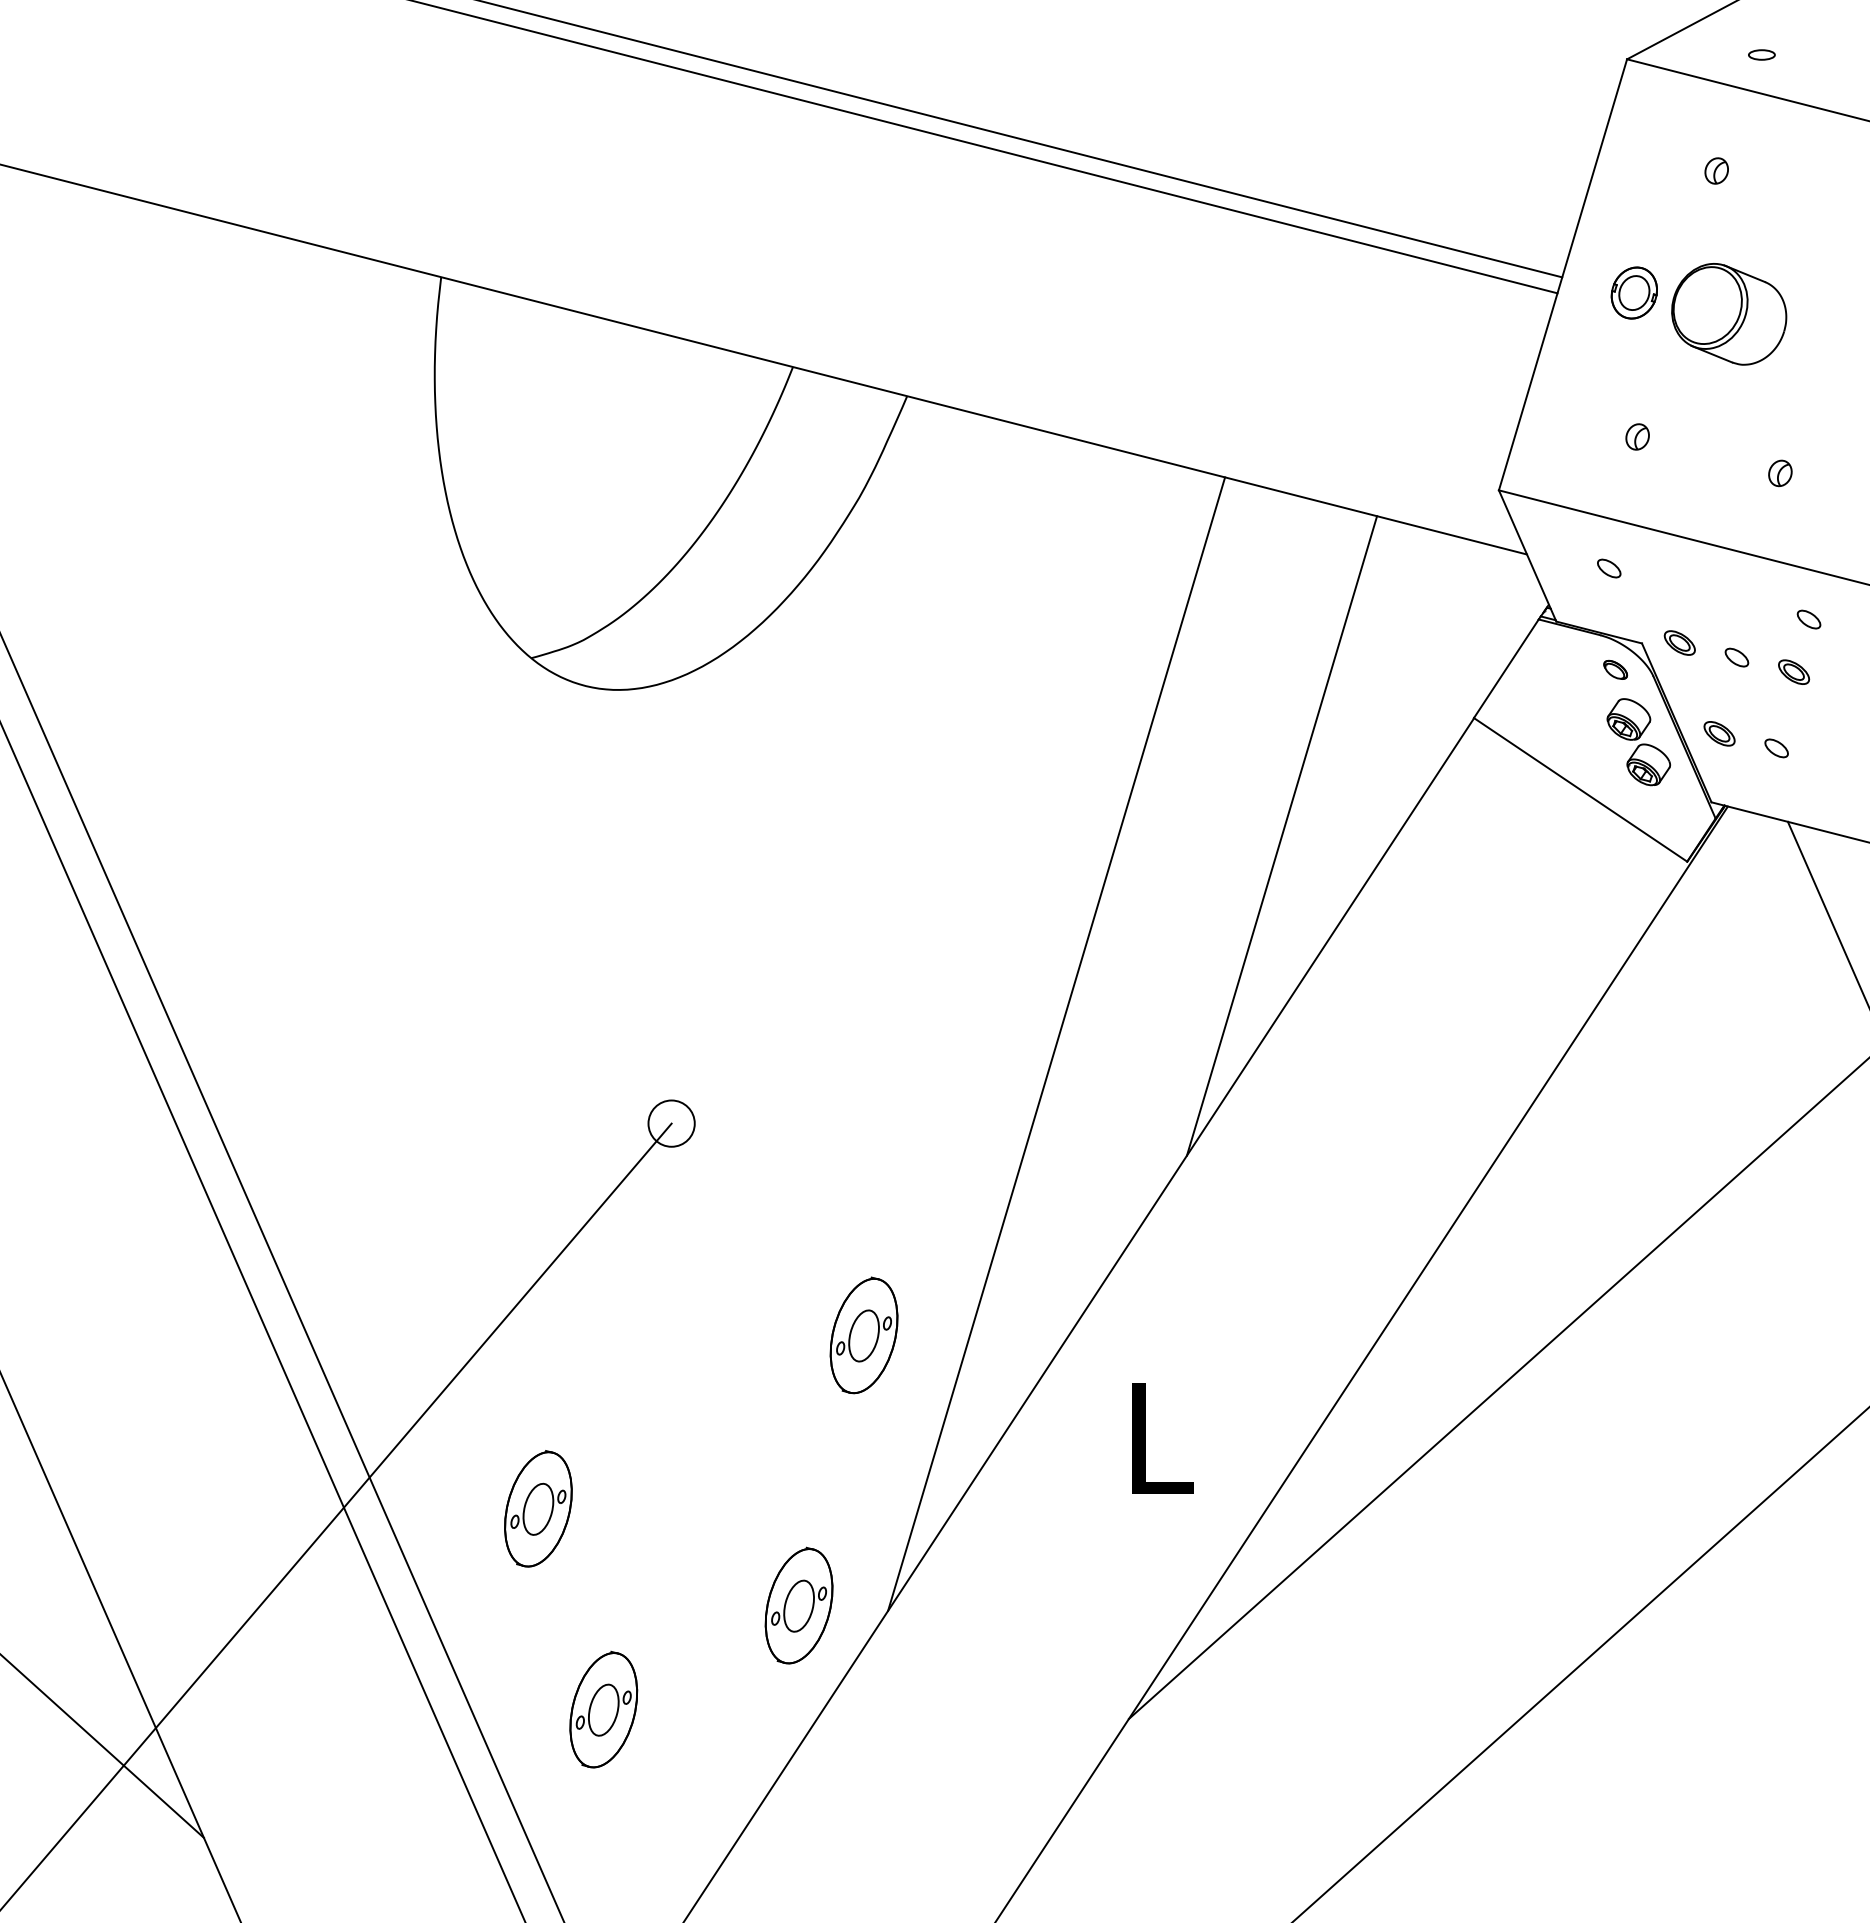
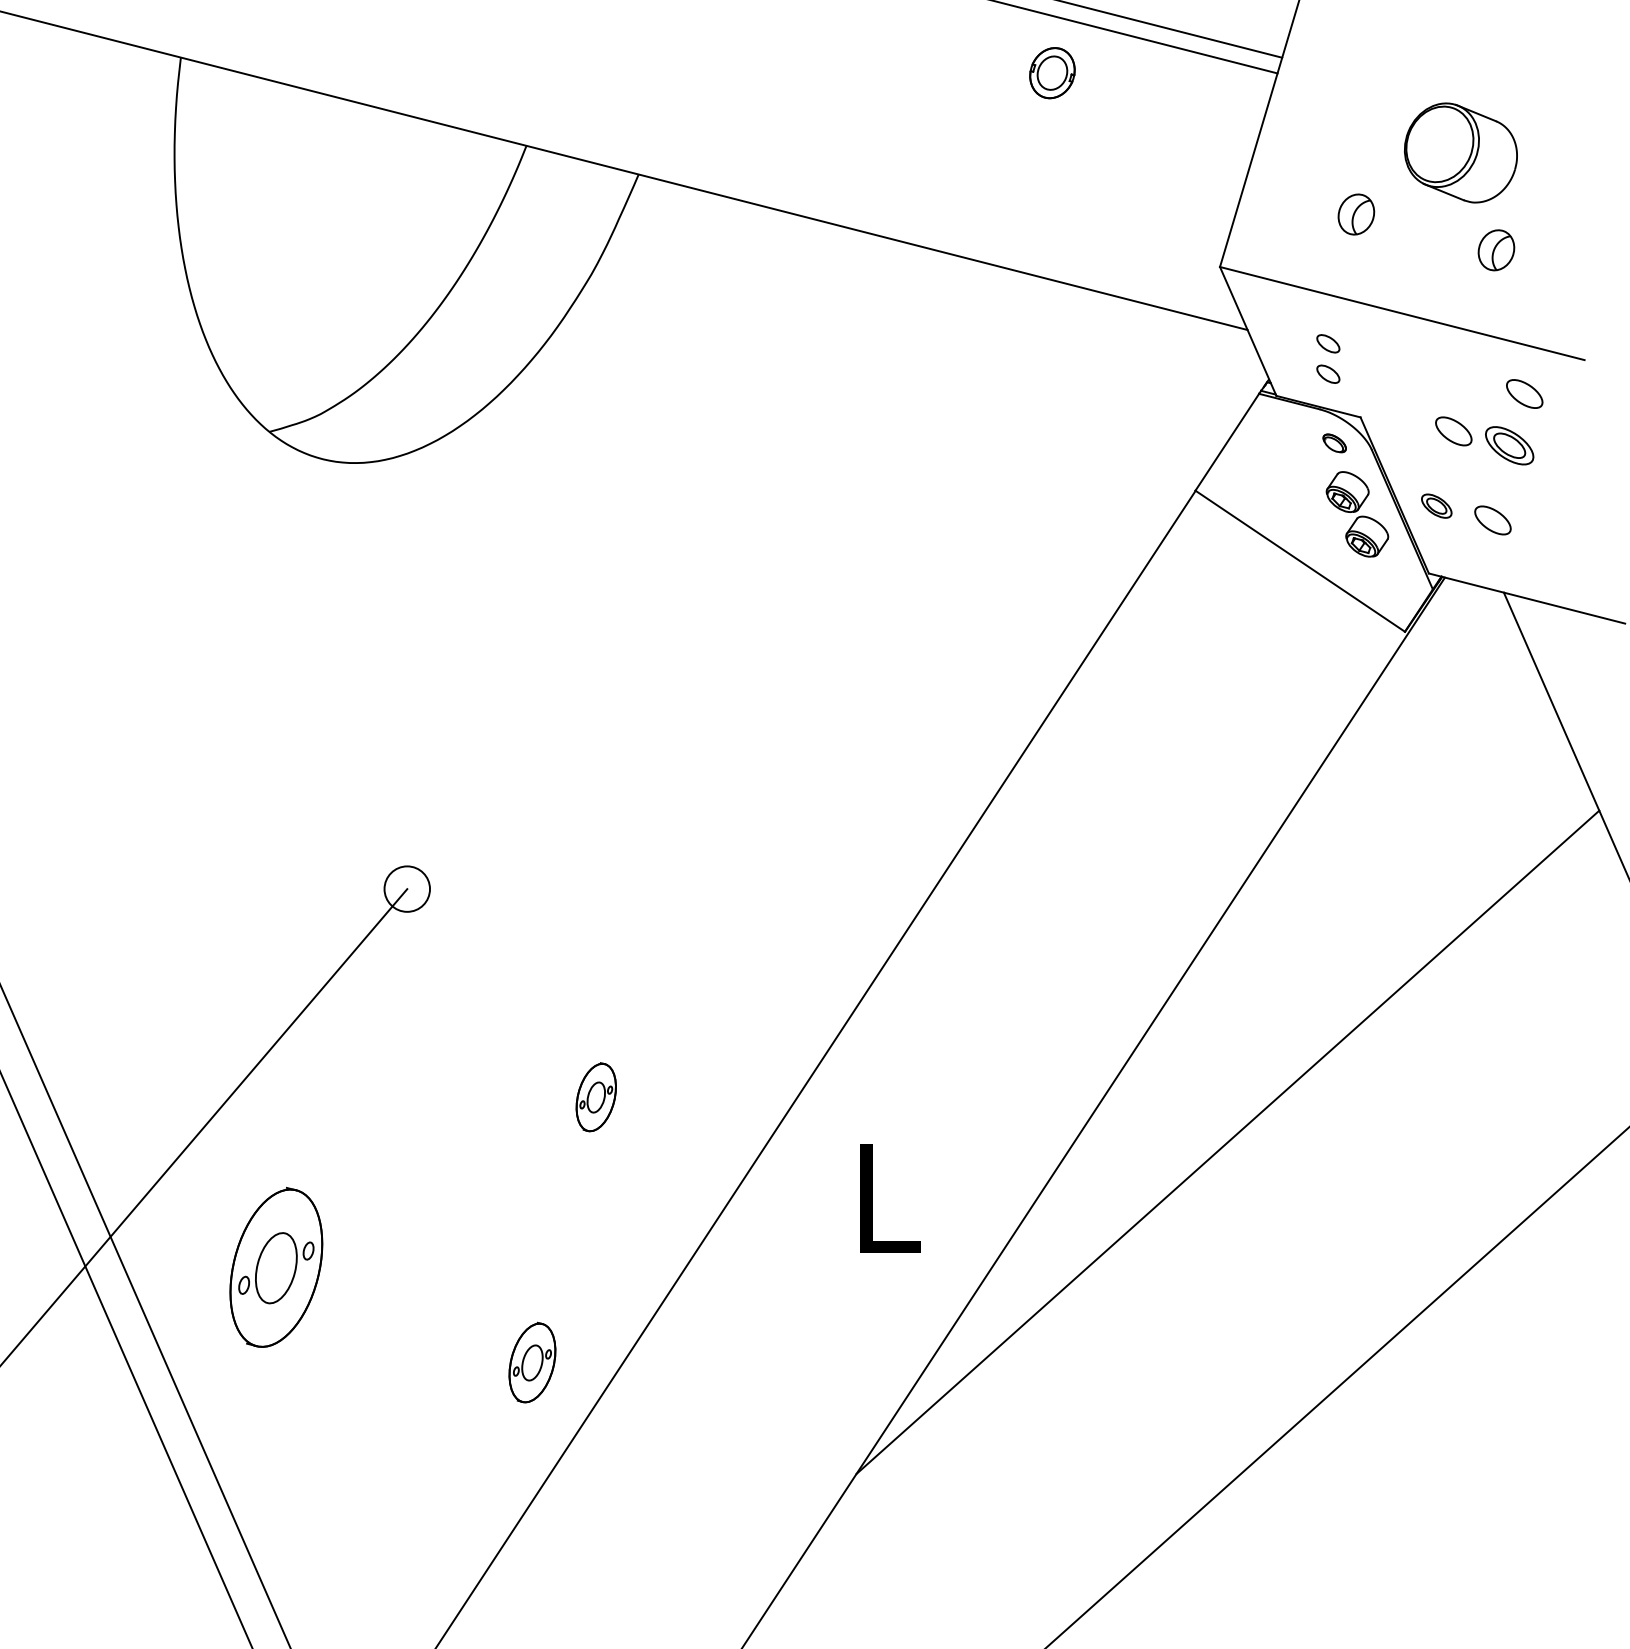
part: (1633, 292) -> (1051, 72), moved
part: (1729, 314) -> (1461, 153), moved
part: (1637, 436) -> (1356, 214), size x1.6
part: (1780, 473) -> (1496, 250), size x1.6
part: (1609, 599) -> (1328, 374), added
part: (1808, 619) -> (1524, 393), size x1.6
part: (1679, 642) -> (1397, 416), removed
part: (1736, 657) -> (1453, 431), size x1.6
part: (1794, 671) -> (1510, 444), size x1.6
part: (1776, 748) -> (1492, 520), size x1.6
line: (1281, 835) -> (1006, 606), removed
line: (1056, 1043) -> (785, 810), removed
part: (863, 1335) -> (595, 1097), size x0.6
part: (538, 1508) -> (276, 1267), size x1.4
part: (798, 1605) -> (531, 1362), size x0.7
part: (603, 1709) -> (340, 1464), removed

